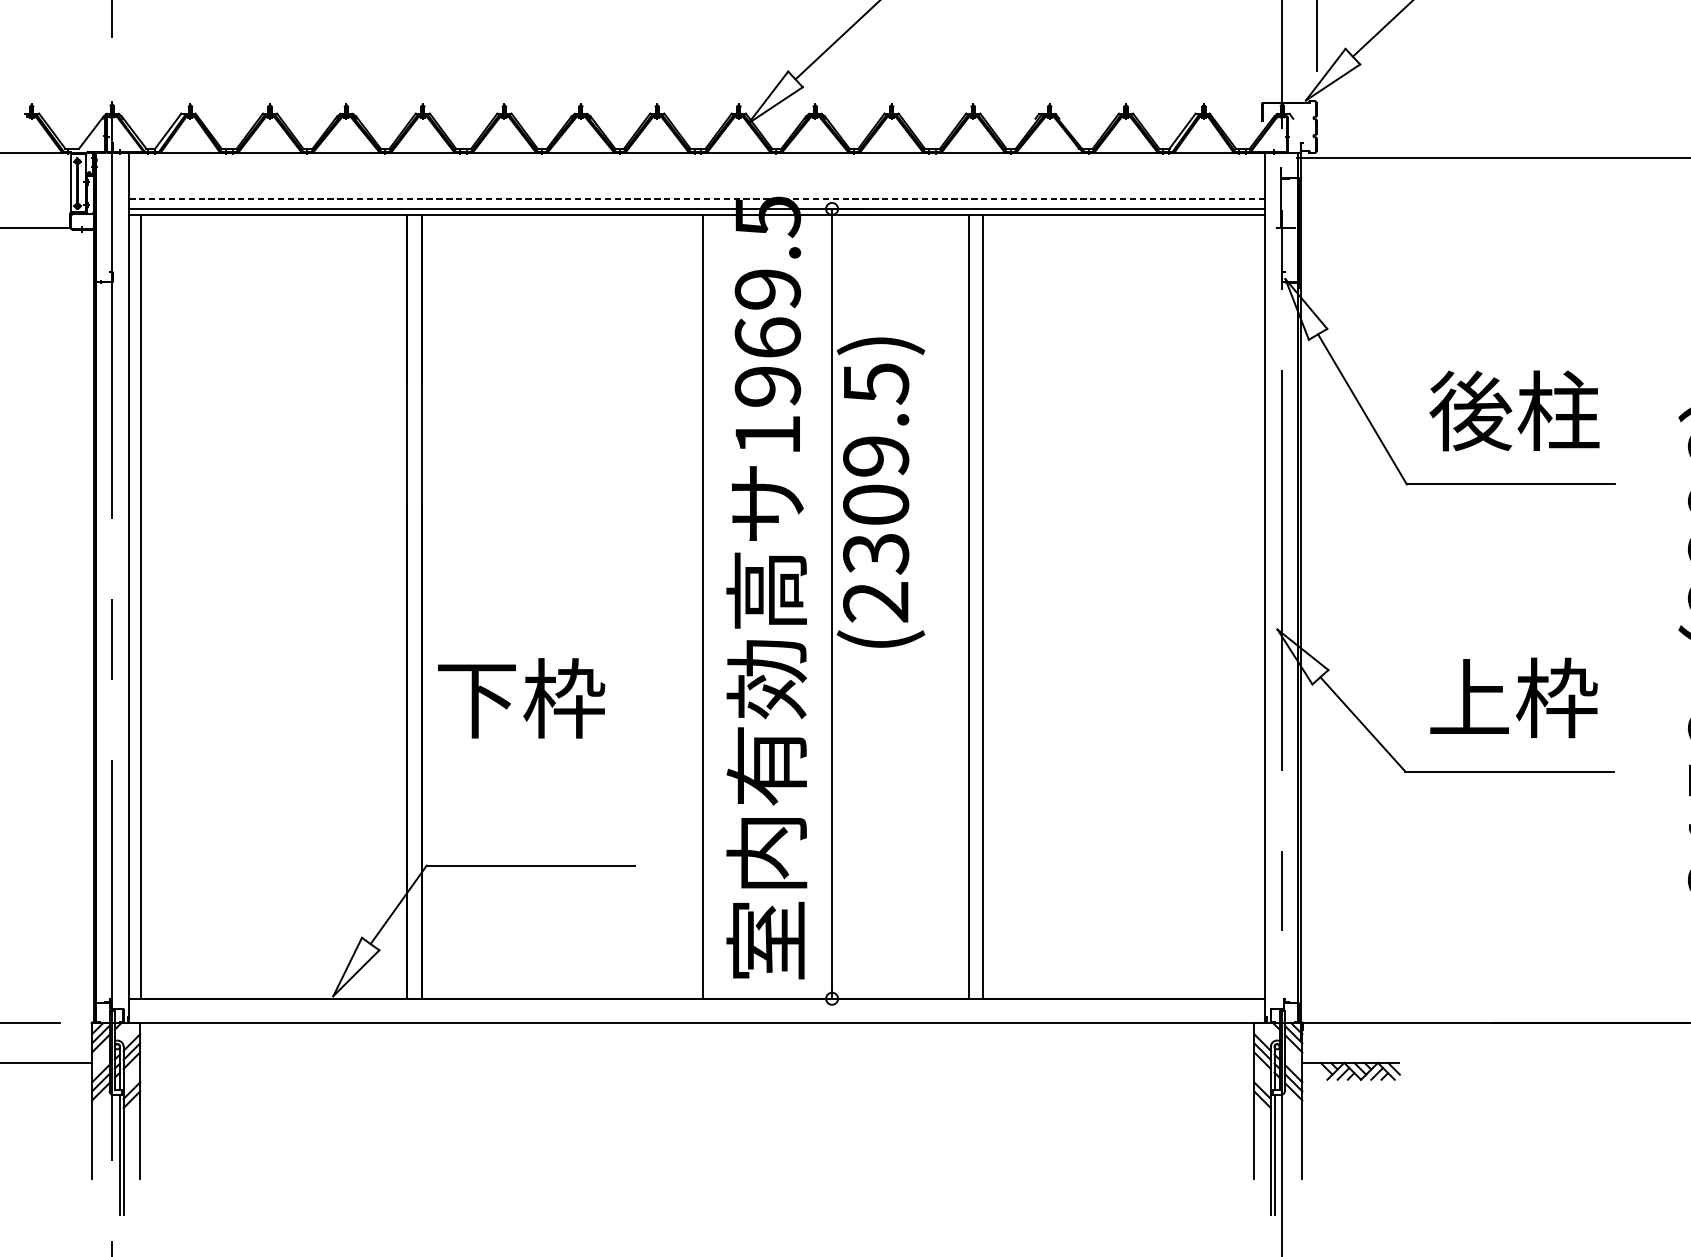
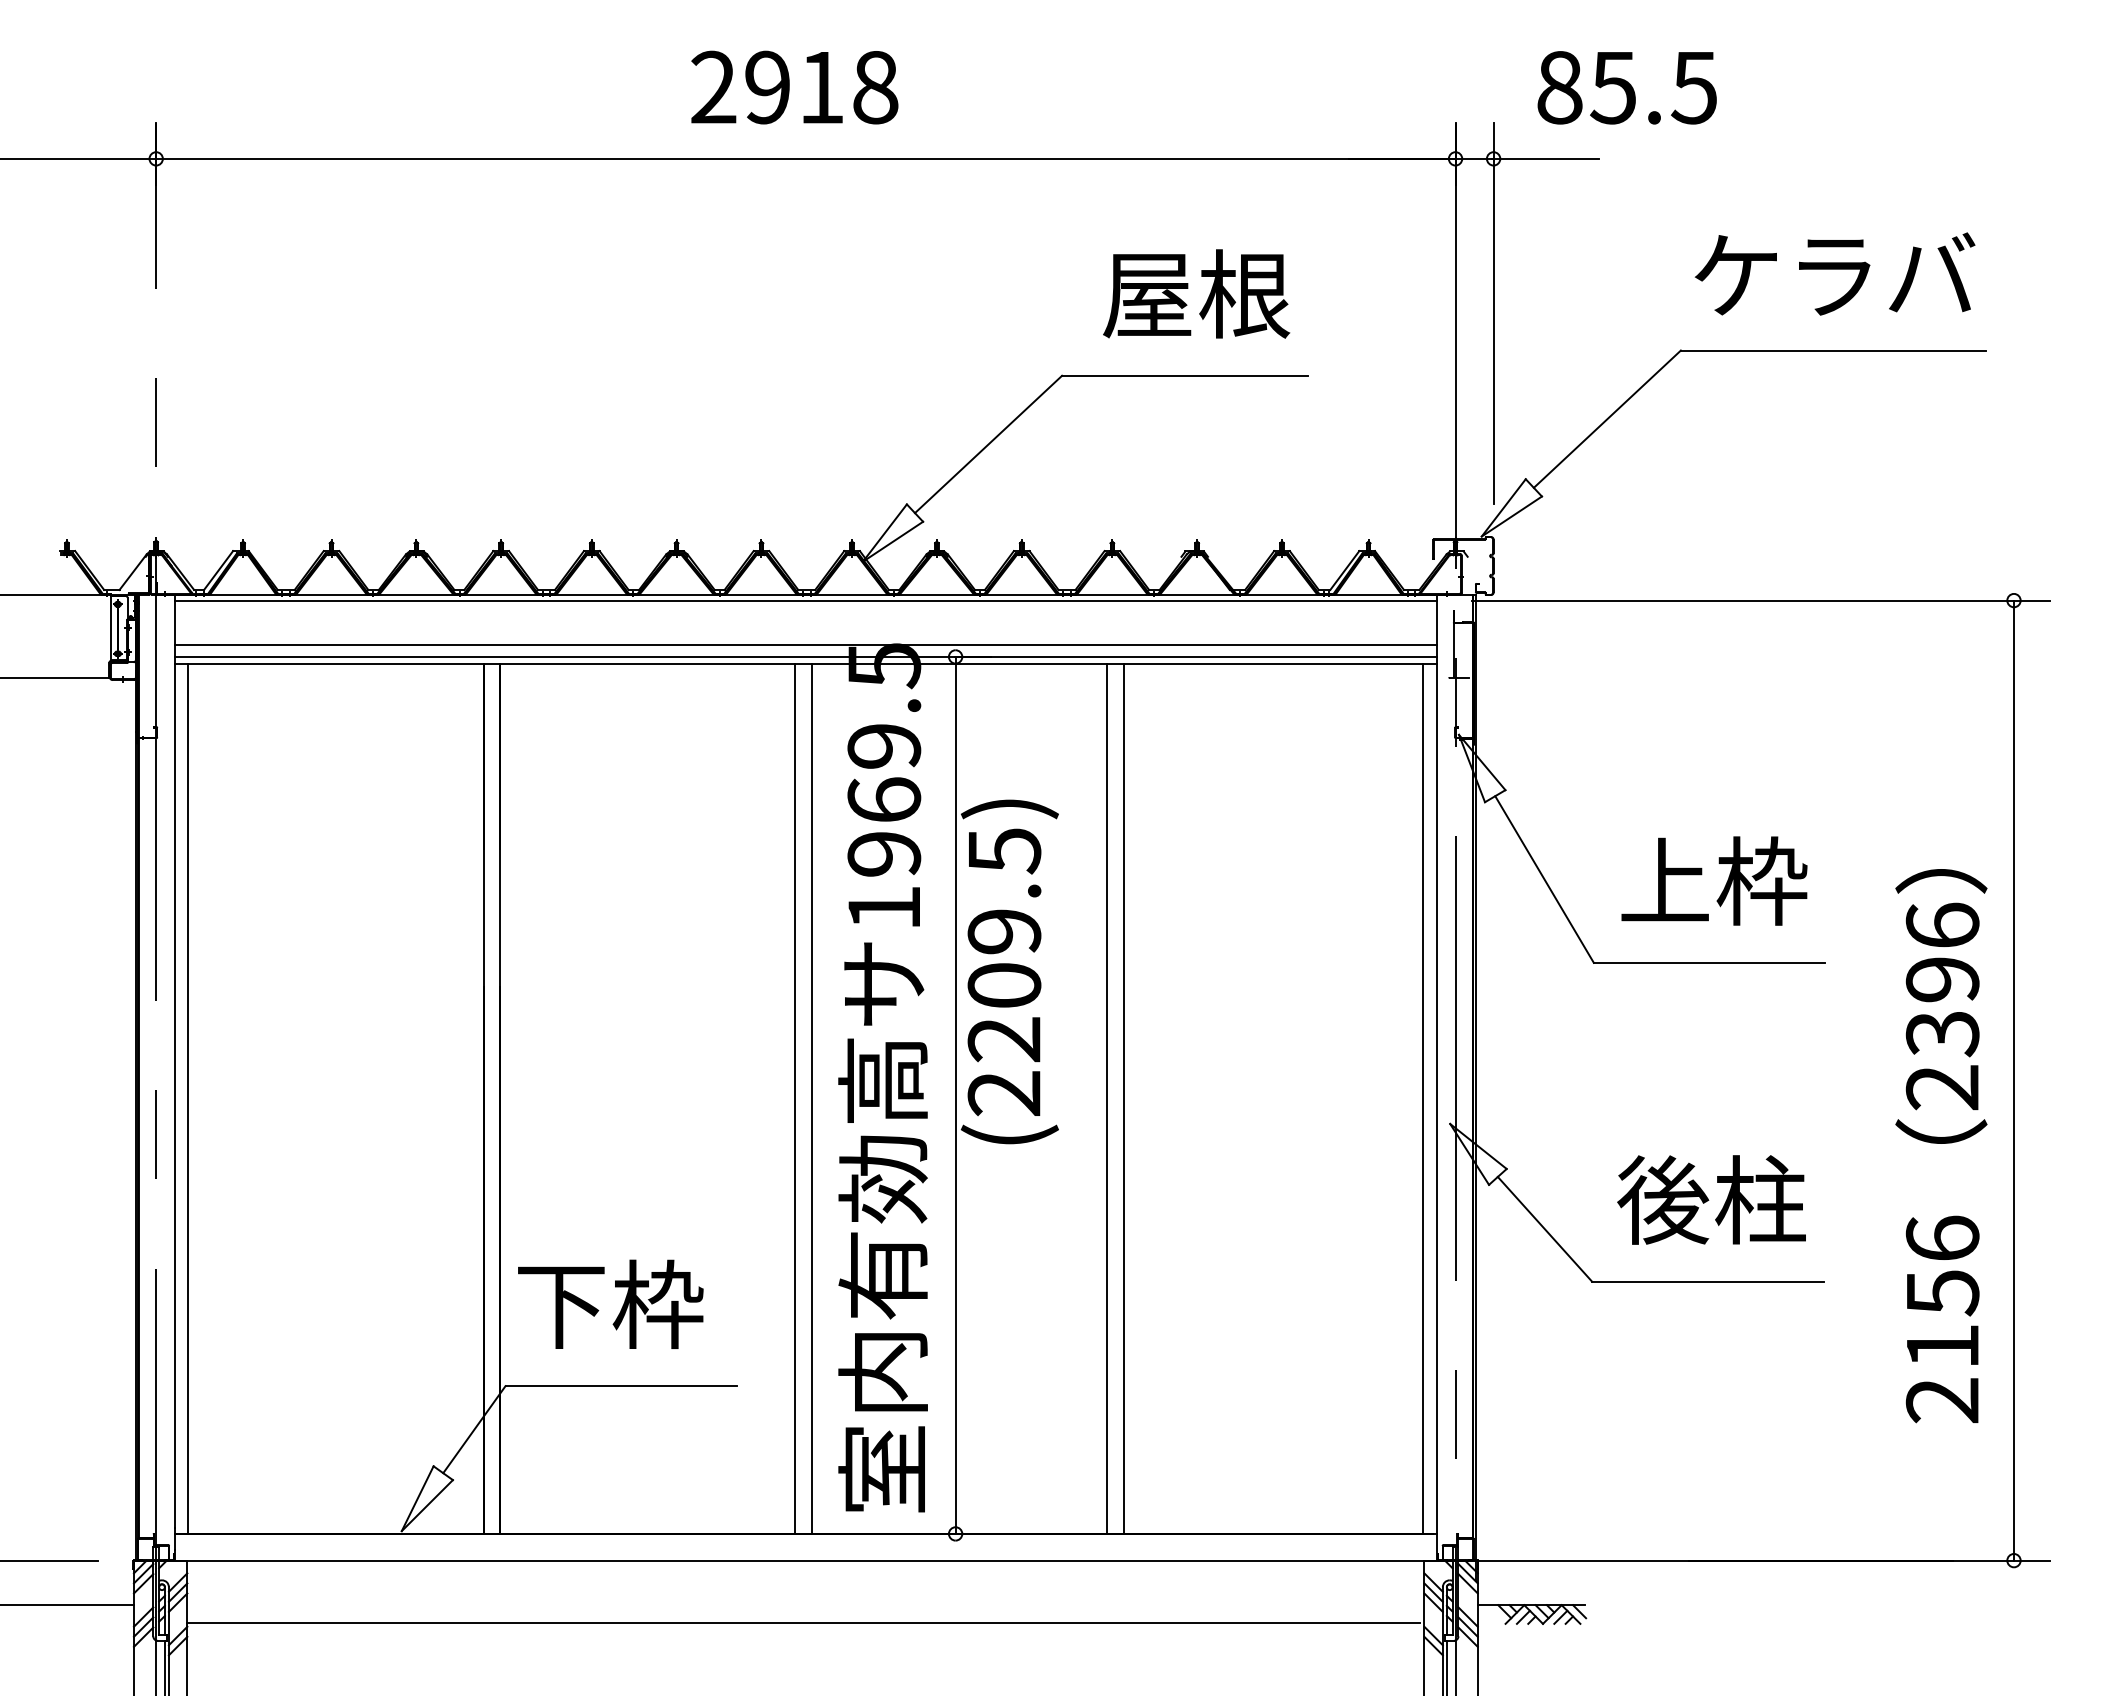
line: (696, 158) -> (805, 600), added
line: (696, 198) -> (805, 645), dashed -> solid
text: (1513, 411) -> (1712, 881), 後柱 -> 上枠
text: (876, 554) -> (1004, 1040), (2309.5) -> (2209.5)
line: (687, 606) -> (795, 1098), added
line: (1253, 606) -> (1423, 1098), added
text: (521, 697) -> (610, 1303), moved
text: (1512, 697) -> (1711, 1199), 上枠 -> 後柱
line: (695, 1078) -> (803, 1622), added

